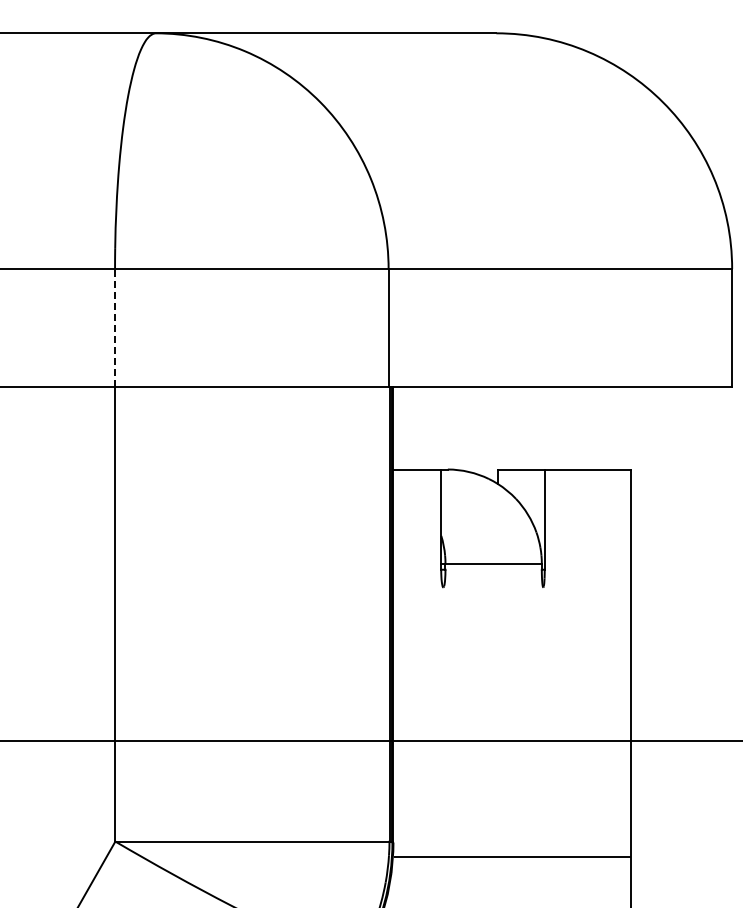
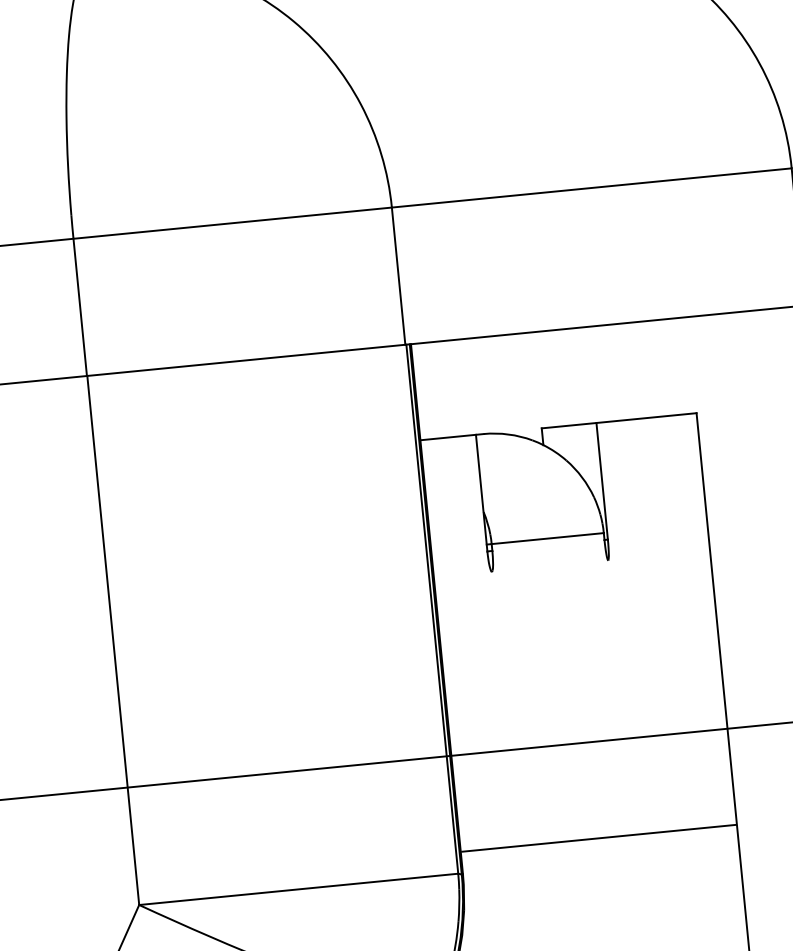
line: (115, 328) -> (80, 307), dashed -> solid
line: (511, 857) -> (598, 838), moved

